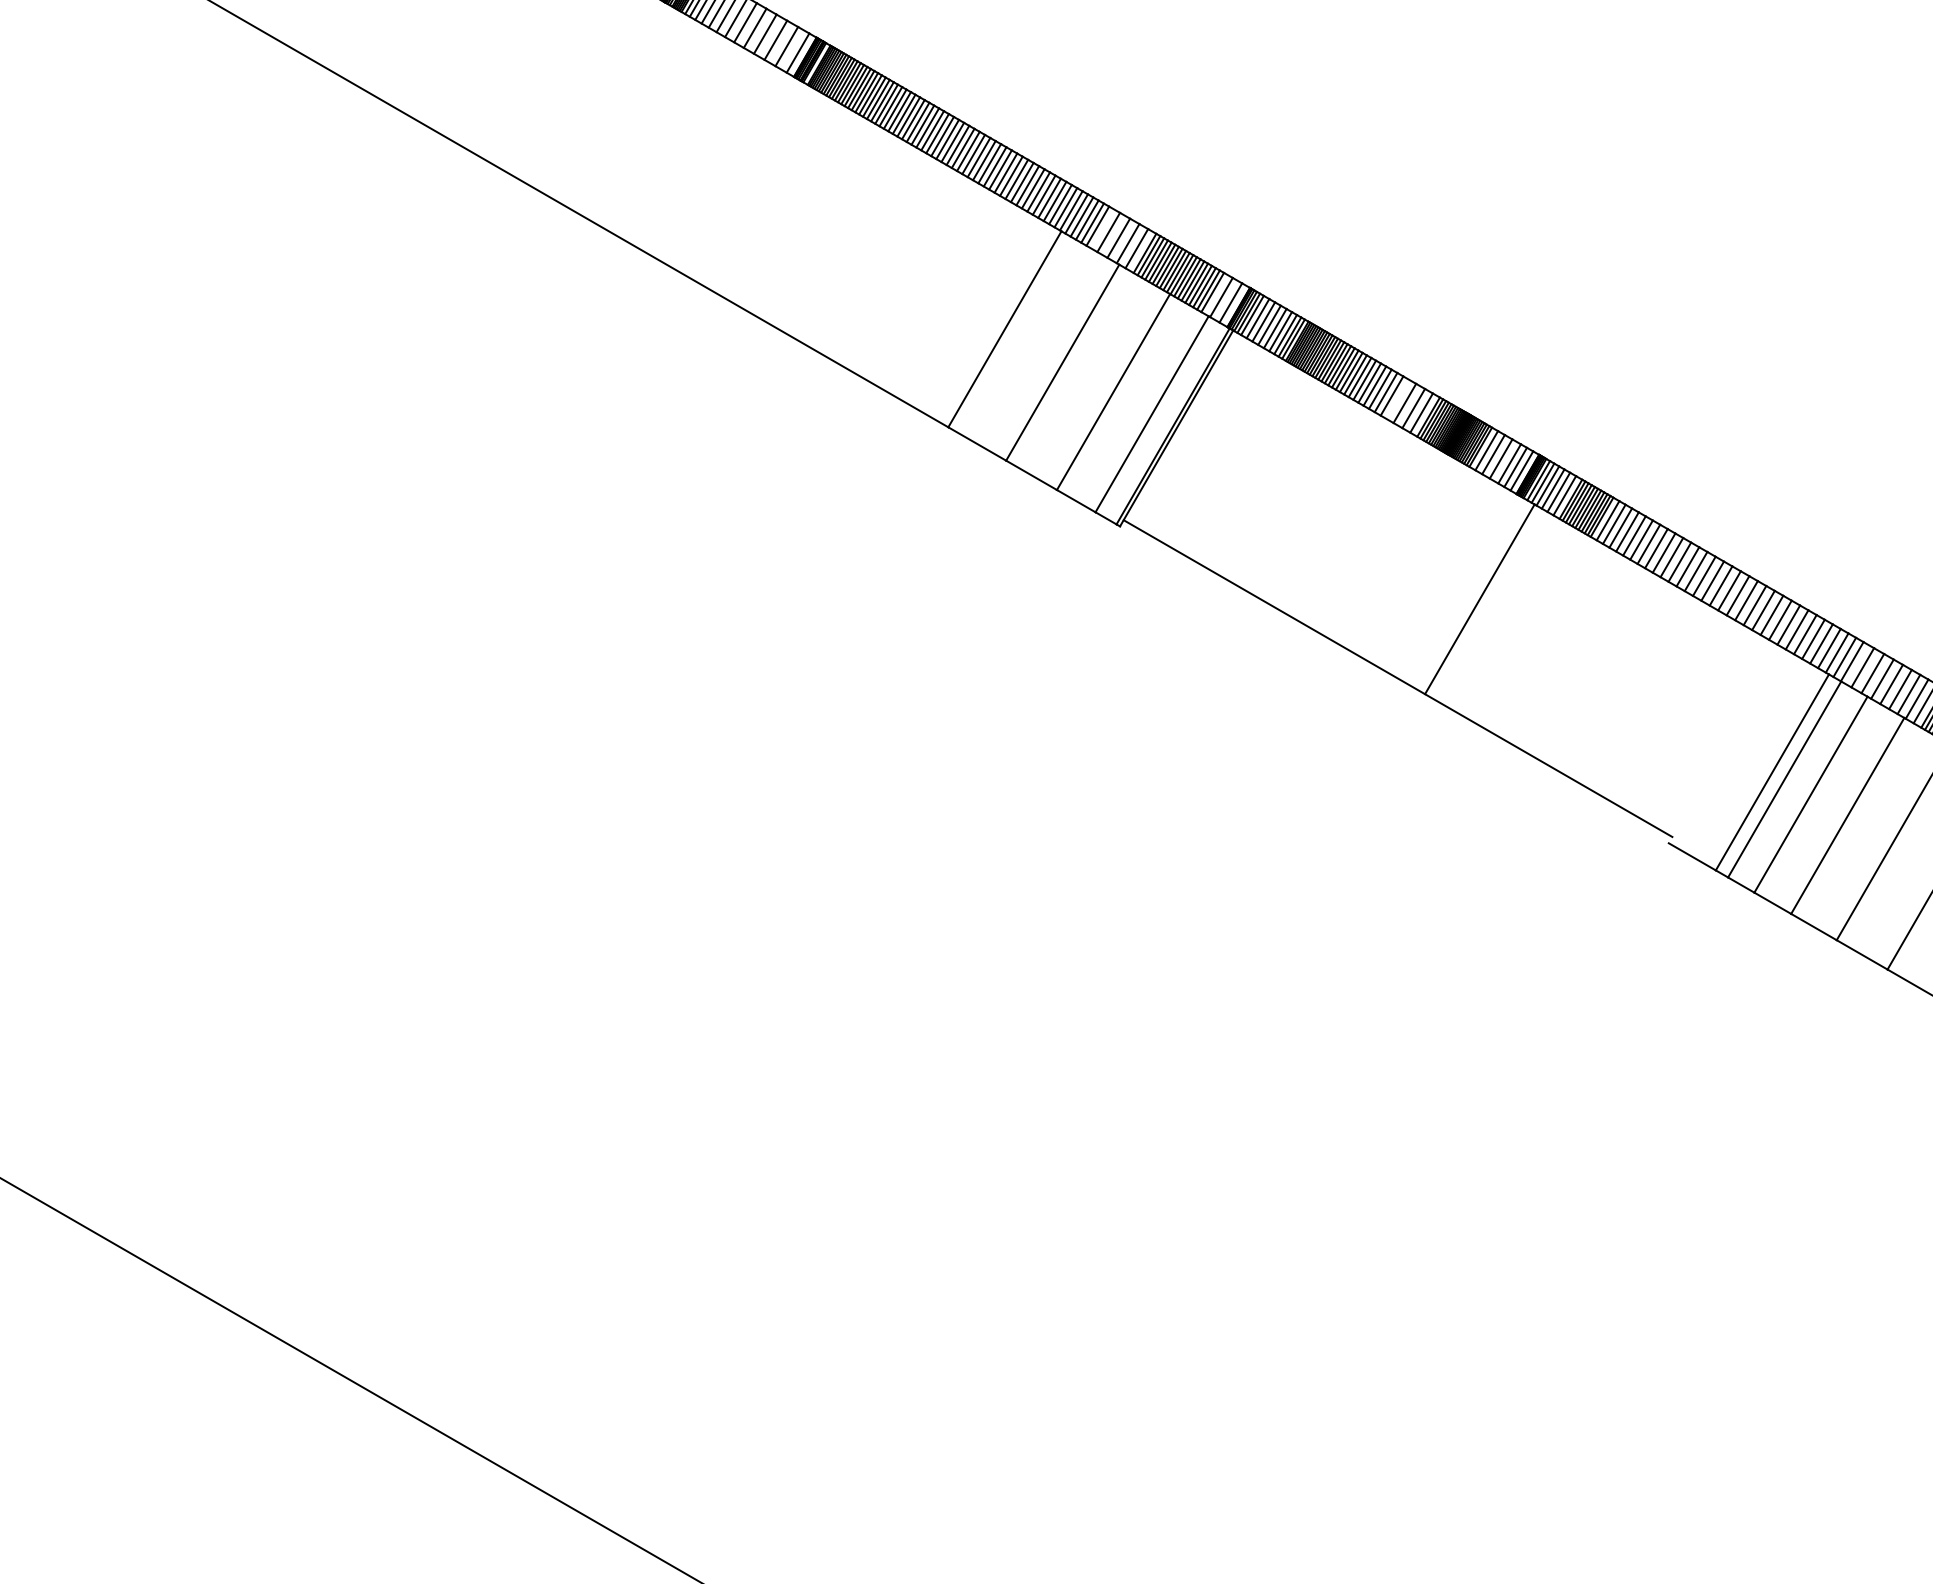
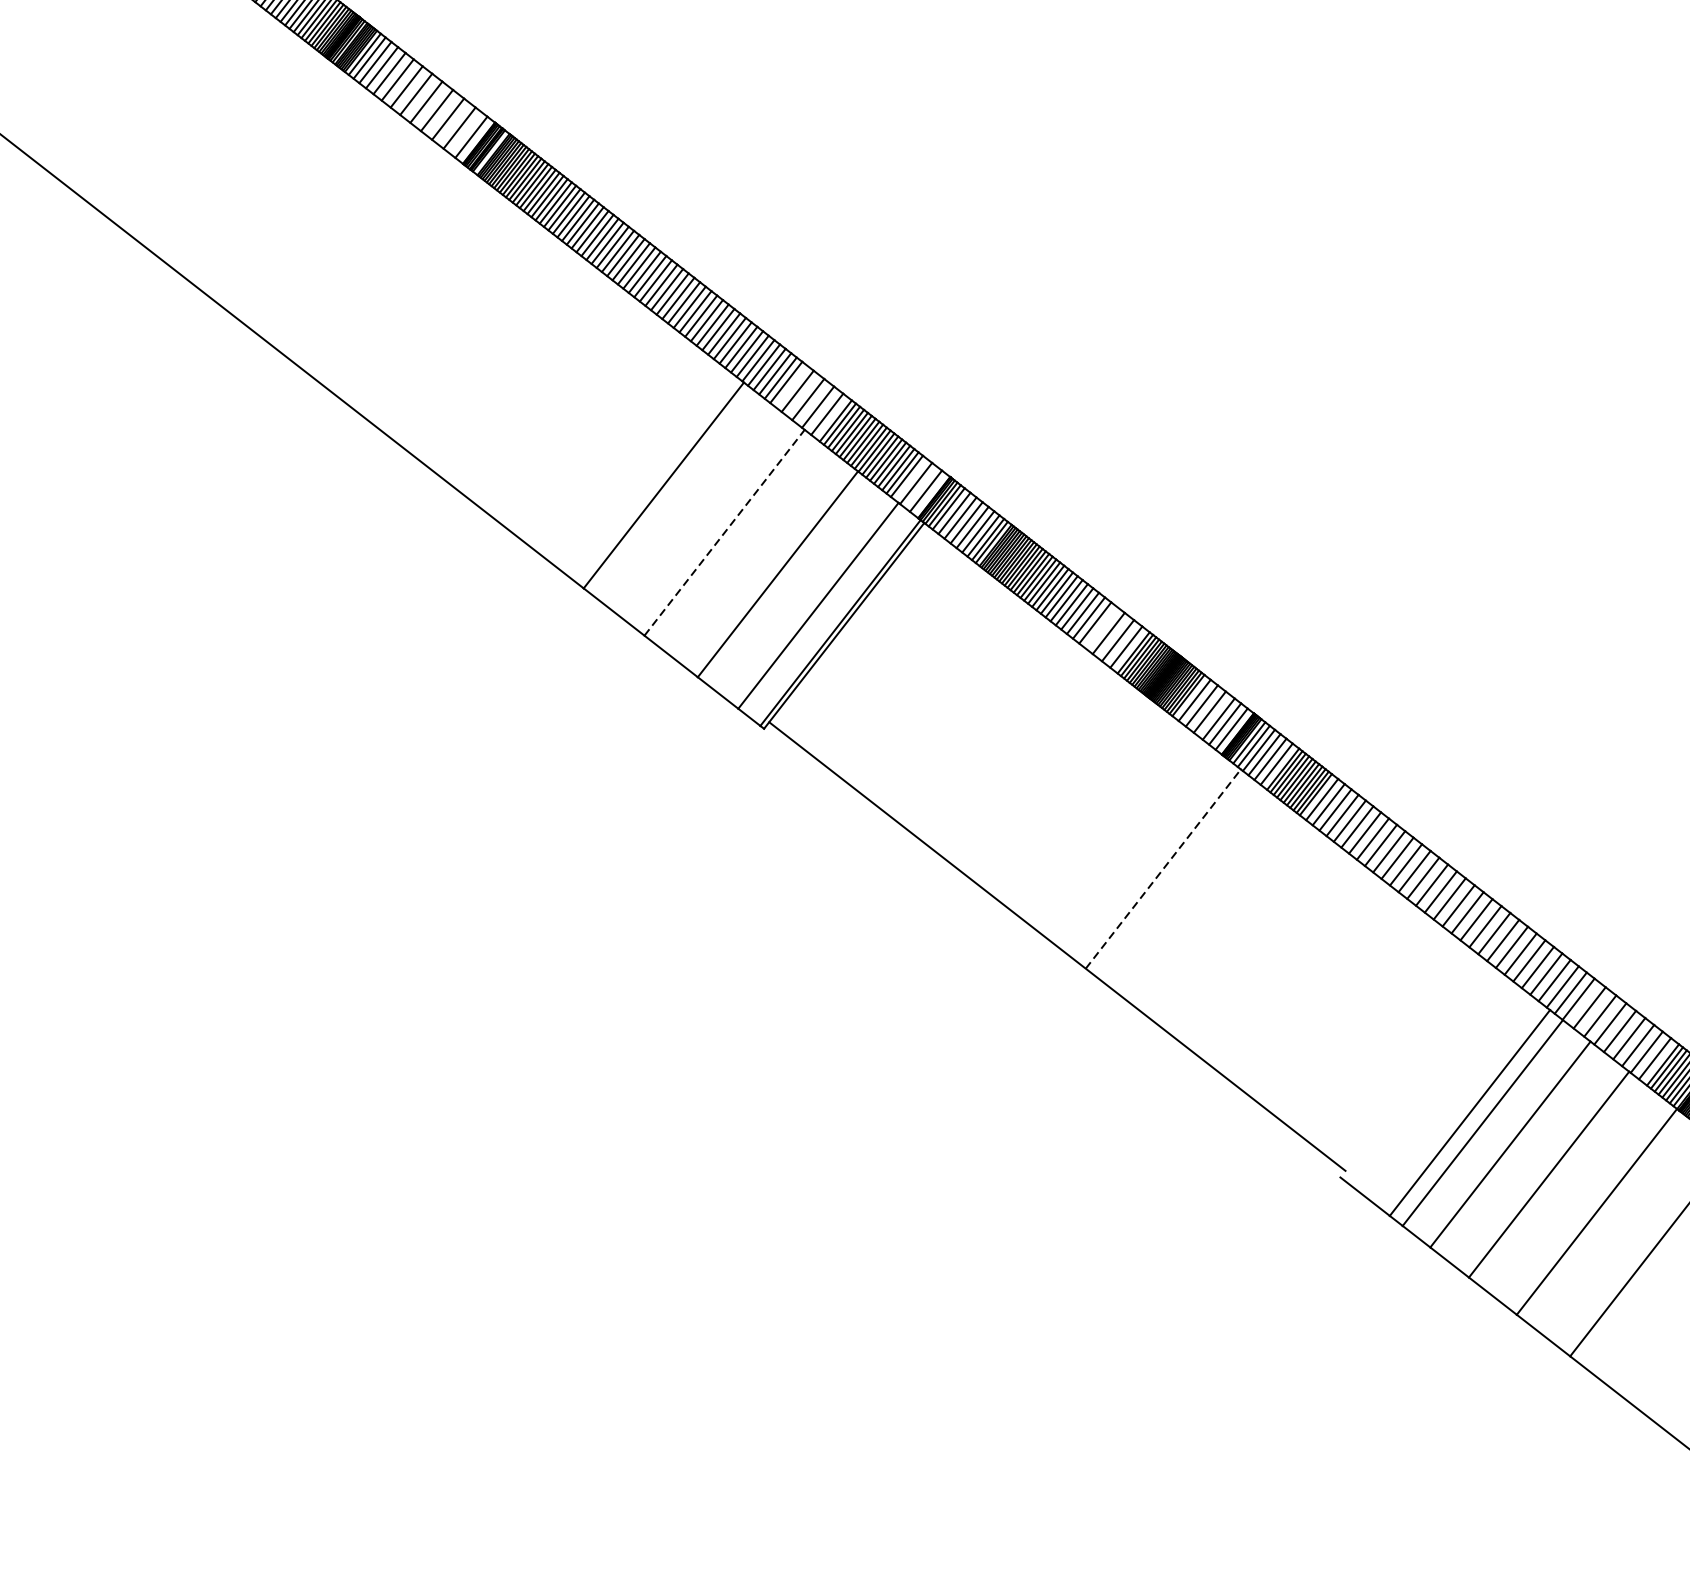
line: (1063, 362) -> (725, 532), solid -> dashed
line: (1479, 599) -> (1162, 869), solid -> dashed

